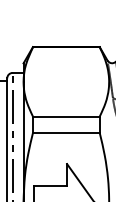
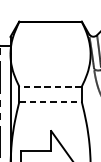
line: (65, 116) -> (49, 86), solid -> dashed
line: (66, 132) -> (50, 101), solid -> dashed

